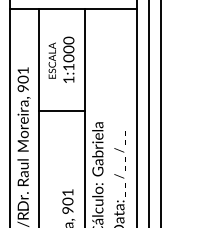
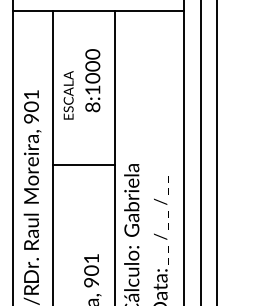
text: (52, 60) -> (68, 95), moved
text: (68, 80) -> (92, 107), 1:1000 -> 8:1000
line: (61, 110) -> (83, 164), moved

